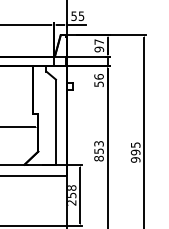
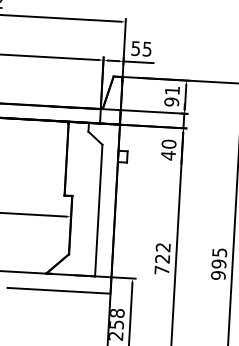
text: (98, 41) -> (171, 89), 97 -> 91
text: (98, 80) -> (167, 149), 56 -> 40
text: (98, 151) -> (161, 259), 853 -> 722

